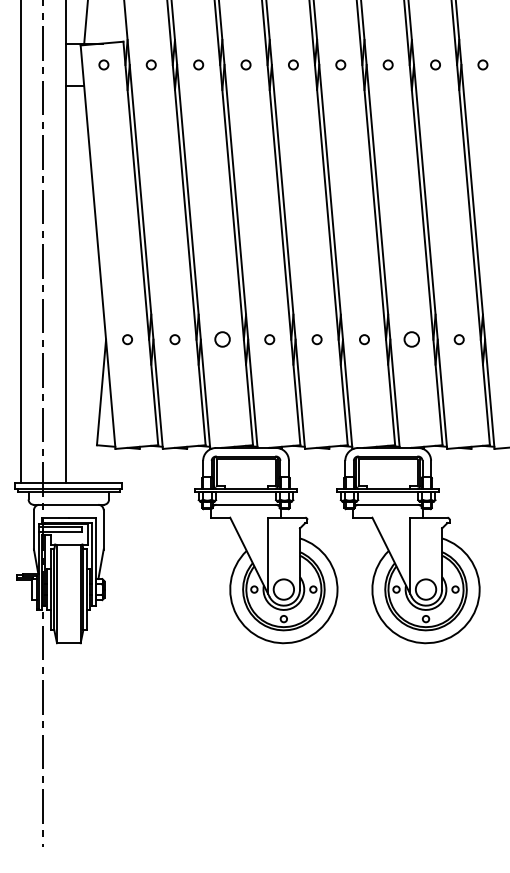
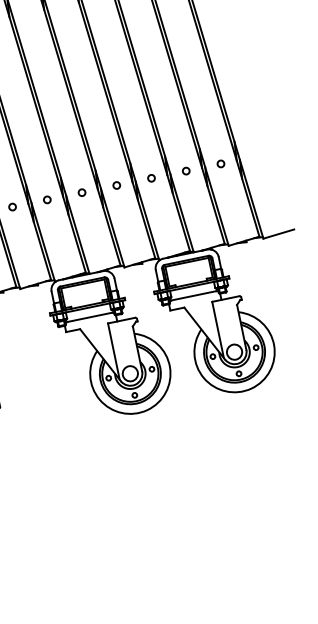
circle: (221, 339) -> (46, 199), size x0.62
circle: (411, 339) -> (185, 171), size x0.62

